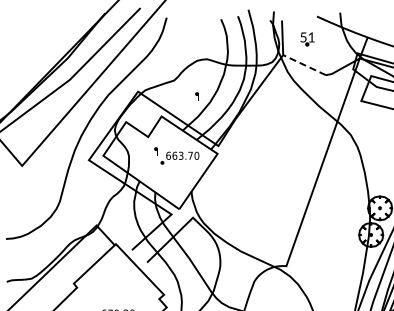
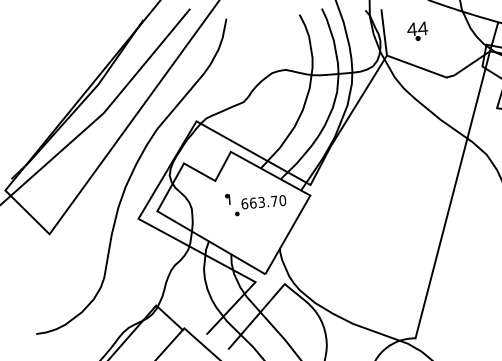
text: (307, 37) -> (417, 29), 51 -> 44
line: (304, 65) -> (416, 67), dashed -> solid
part: (196, 96) -> (275, 121), removed

